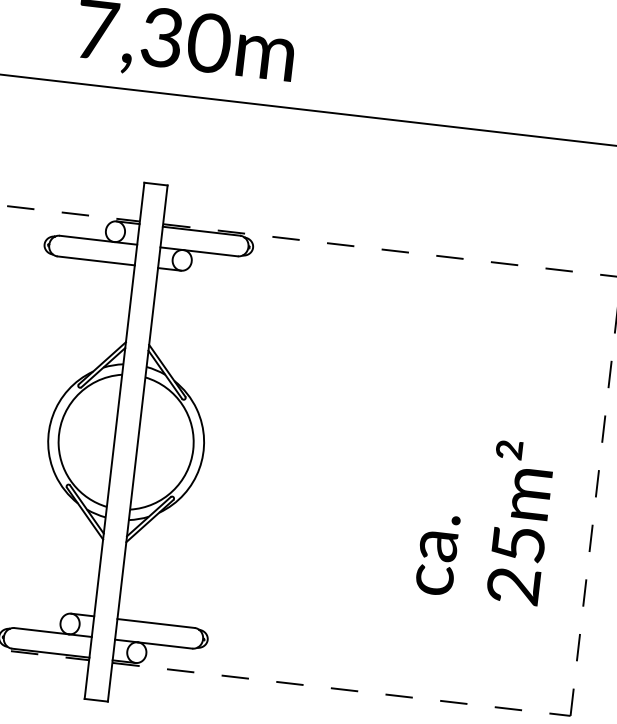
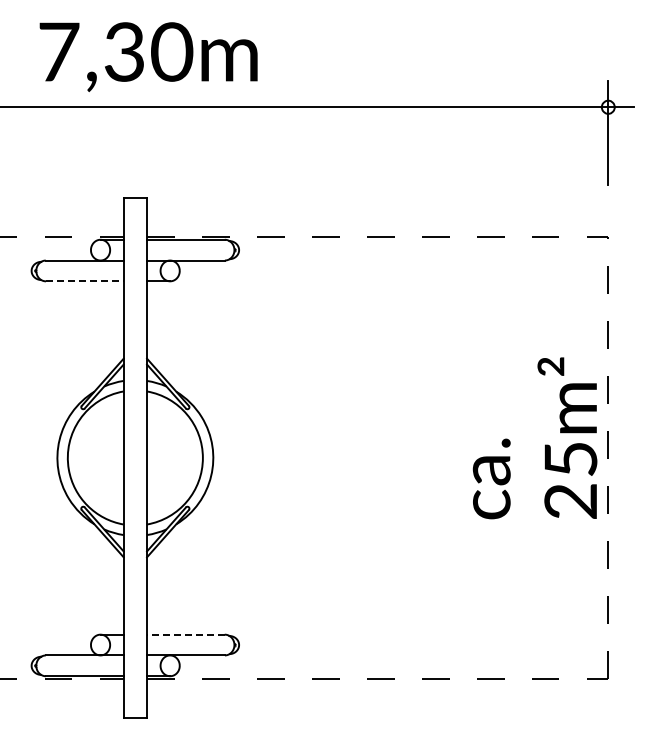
line: (95, 261) -> (84, 281), solid -> dashed
text: (484, 519) -> (534, 438), moved
line: (155, 623) -> (185, 634), solid -> dashed

